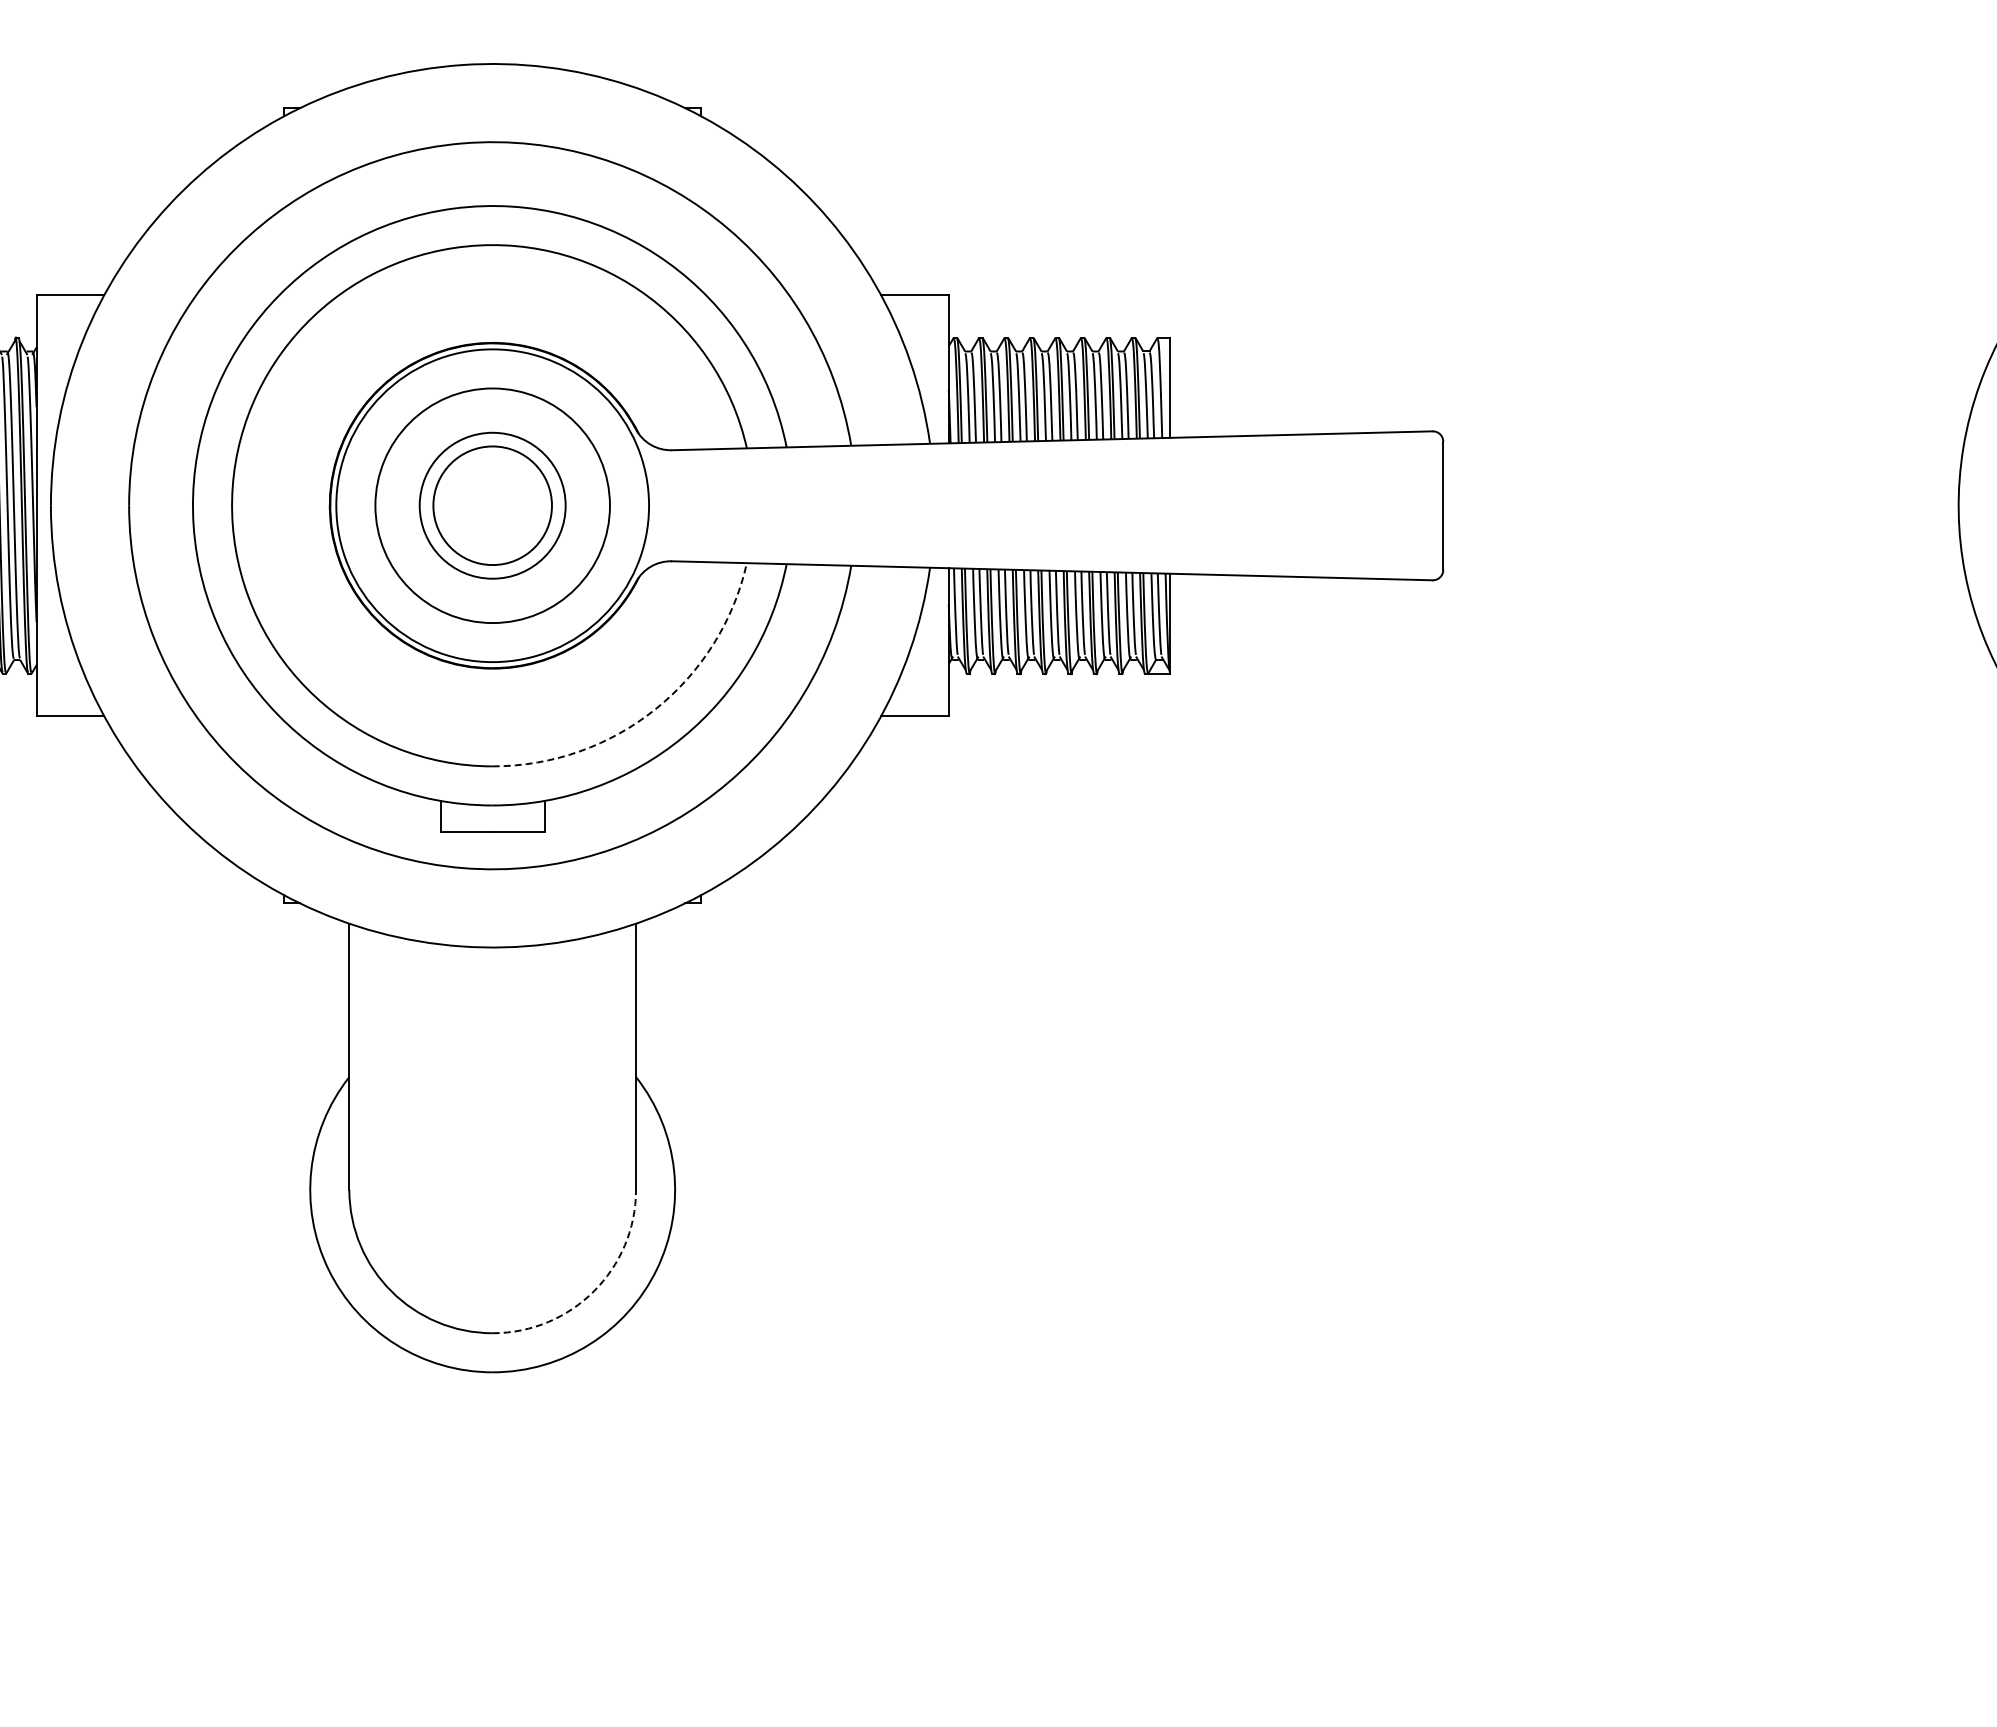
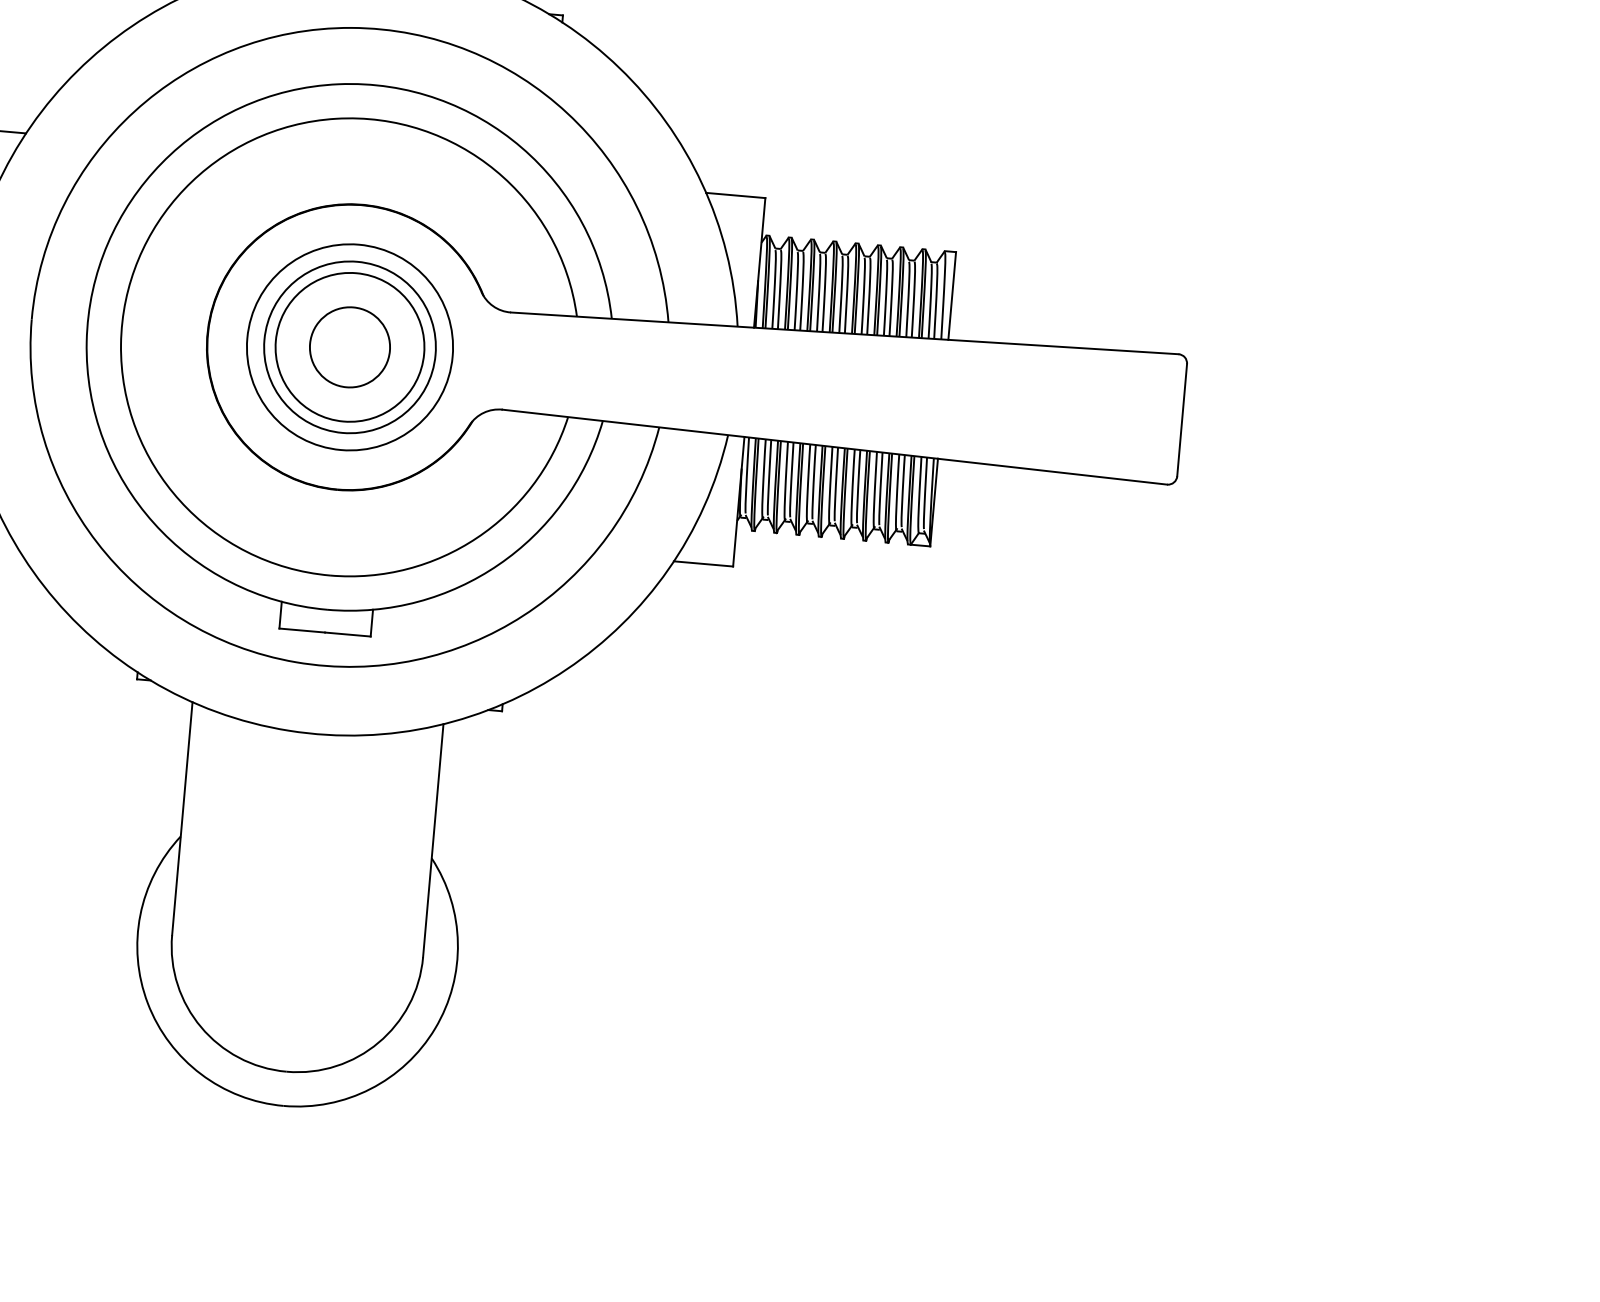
circle: (492, 505) -> (349, 347), size x0.62
circle: (492, 505) -> (349, 347), size x0.62
circle: (492, 505) -> (349, 347), size x1.43
arc: (655, 709) -> (476, 538), dashed -> solid
arc: (594, 1291) -> (378, 1042), dashed -> solid

